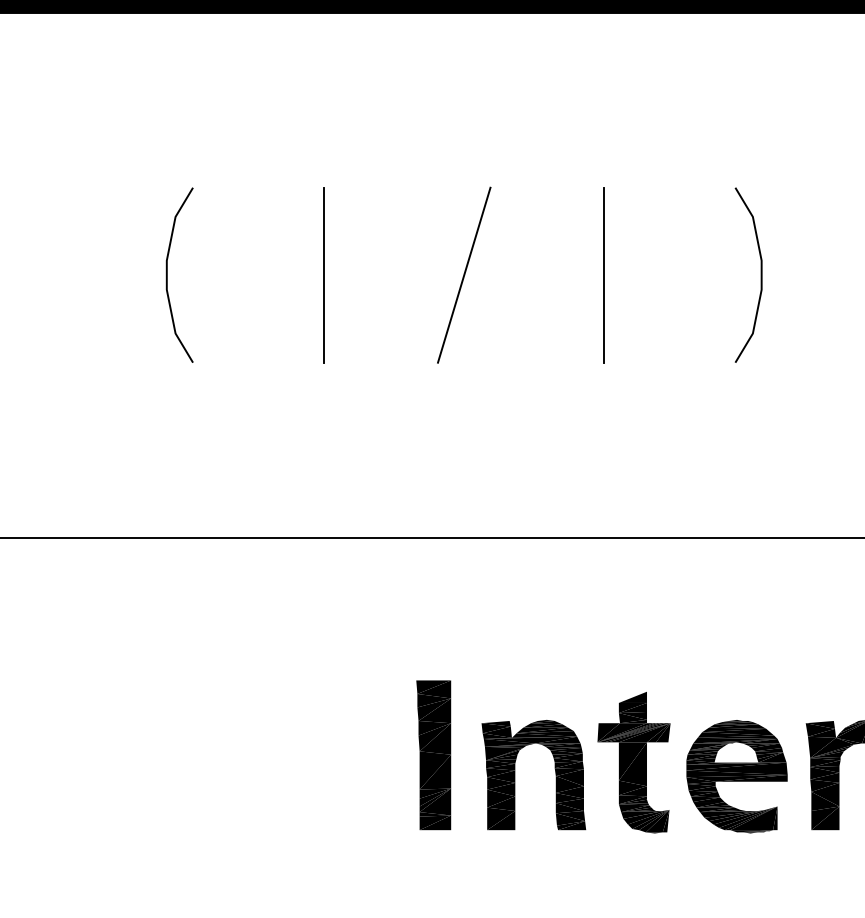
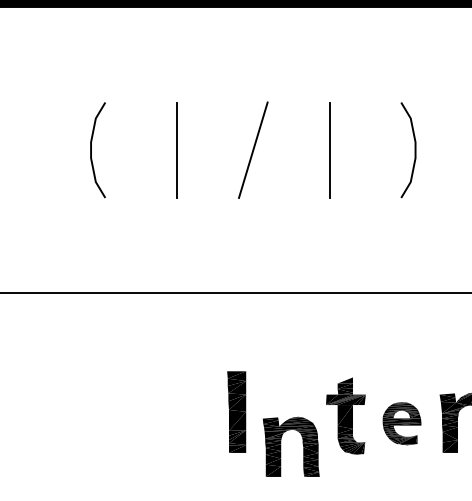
part: (515, 774) -> (281, 446), moved
part: (735, 776) -> (401, 423), size x0.7

